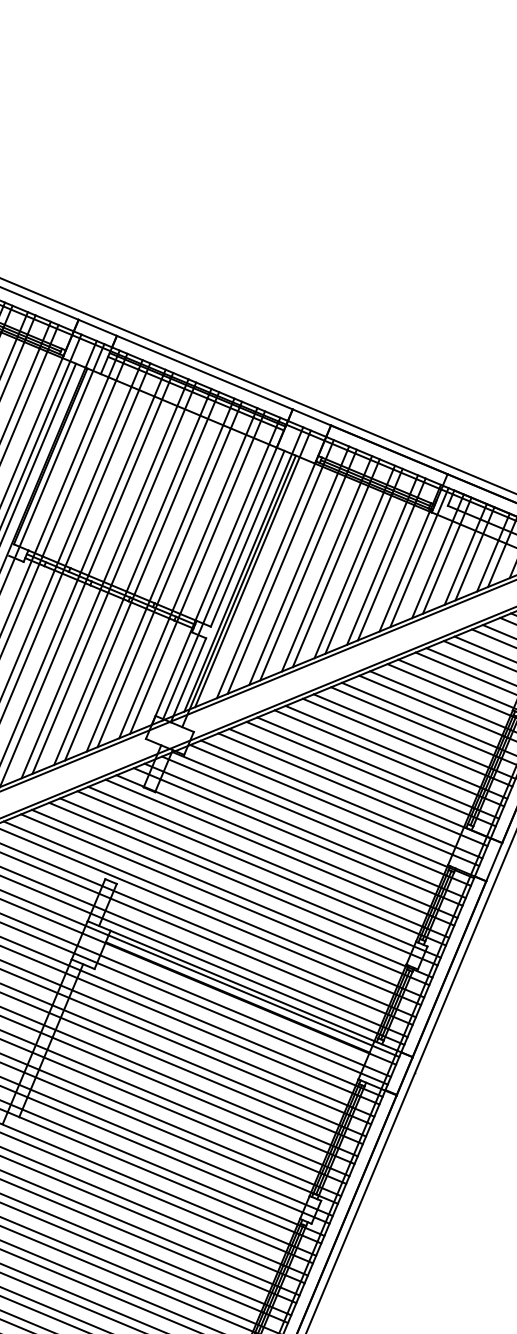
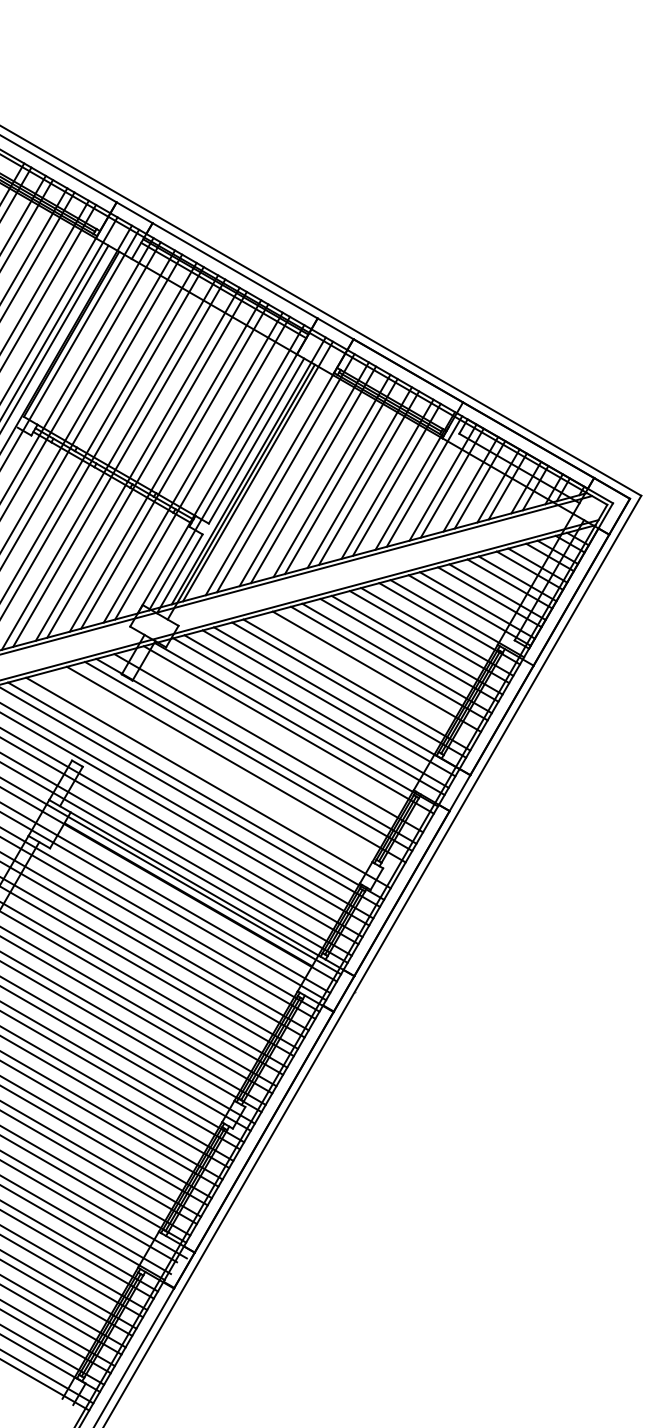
line: (388, 758) -> (368, 676), removed
line: (305, 831) -> (276, 738), removed
line: (261, 868) -> (228, 769), removed
line: (249, 877) -> (215, 777), removed

